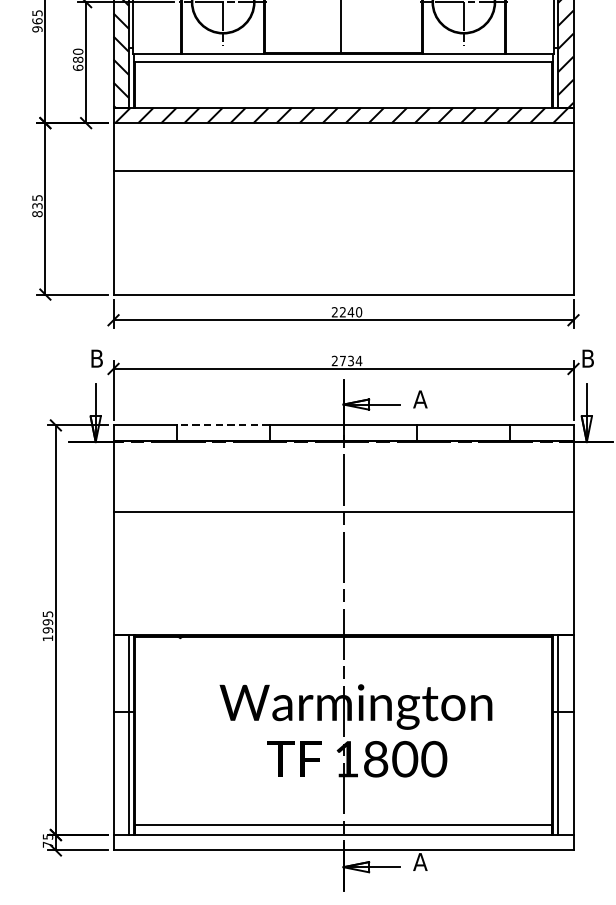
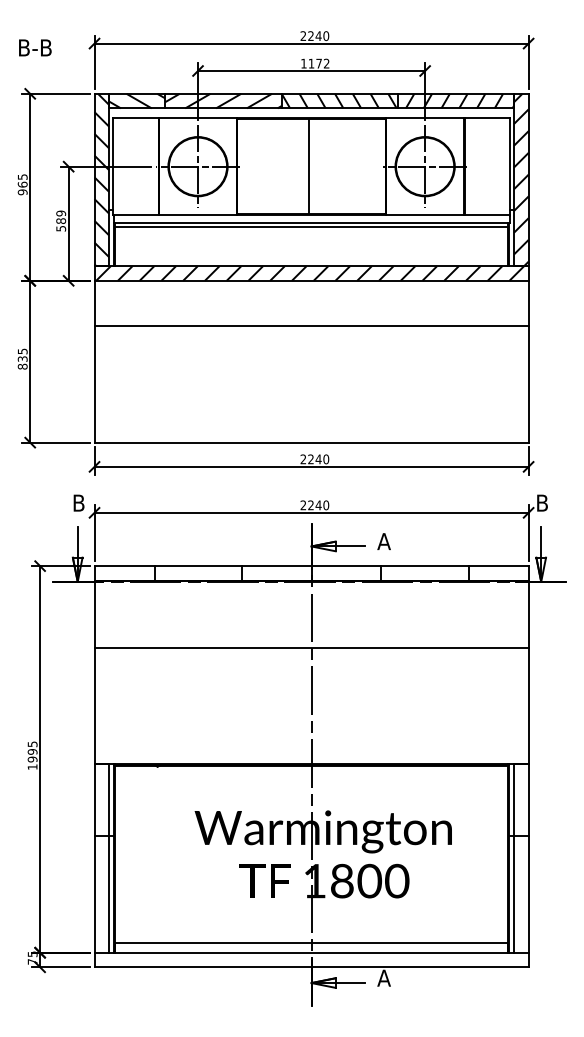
text: (78, 59) -> (61, 220), 680 -> 589
line: (343, 66) -> (311, 227), added
text: (350, 361) -> (318, 505), 2734 -> 2240
line: (223, 425) -> (198, 566), dashed -> solid

